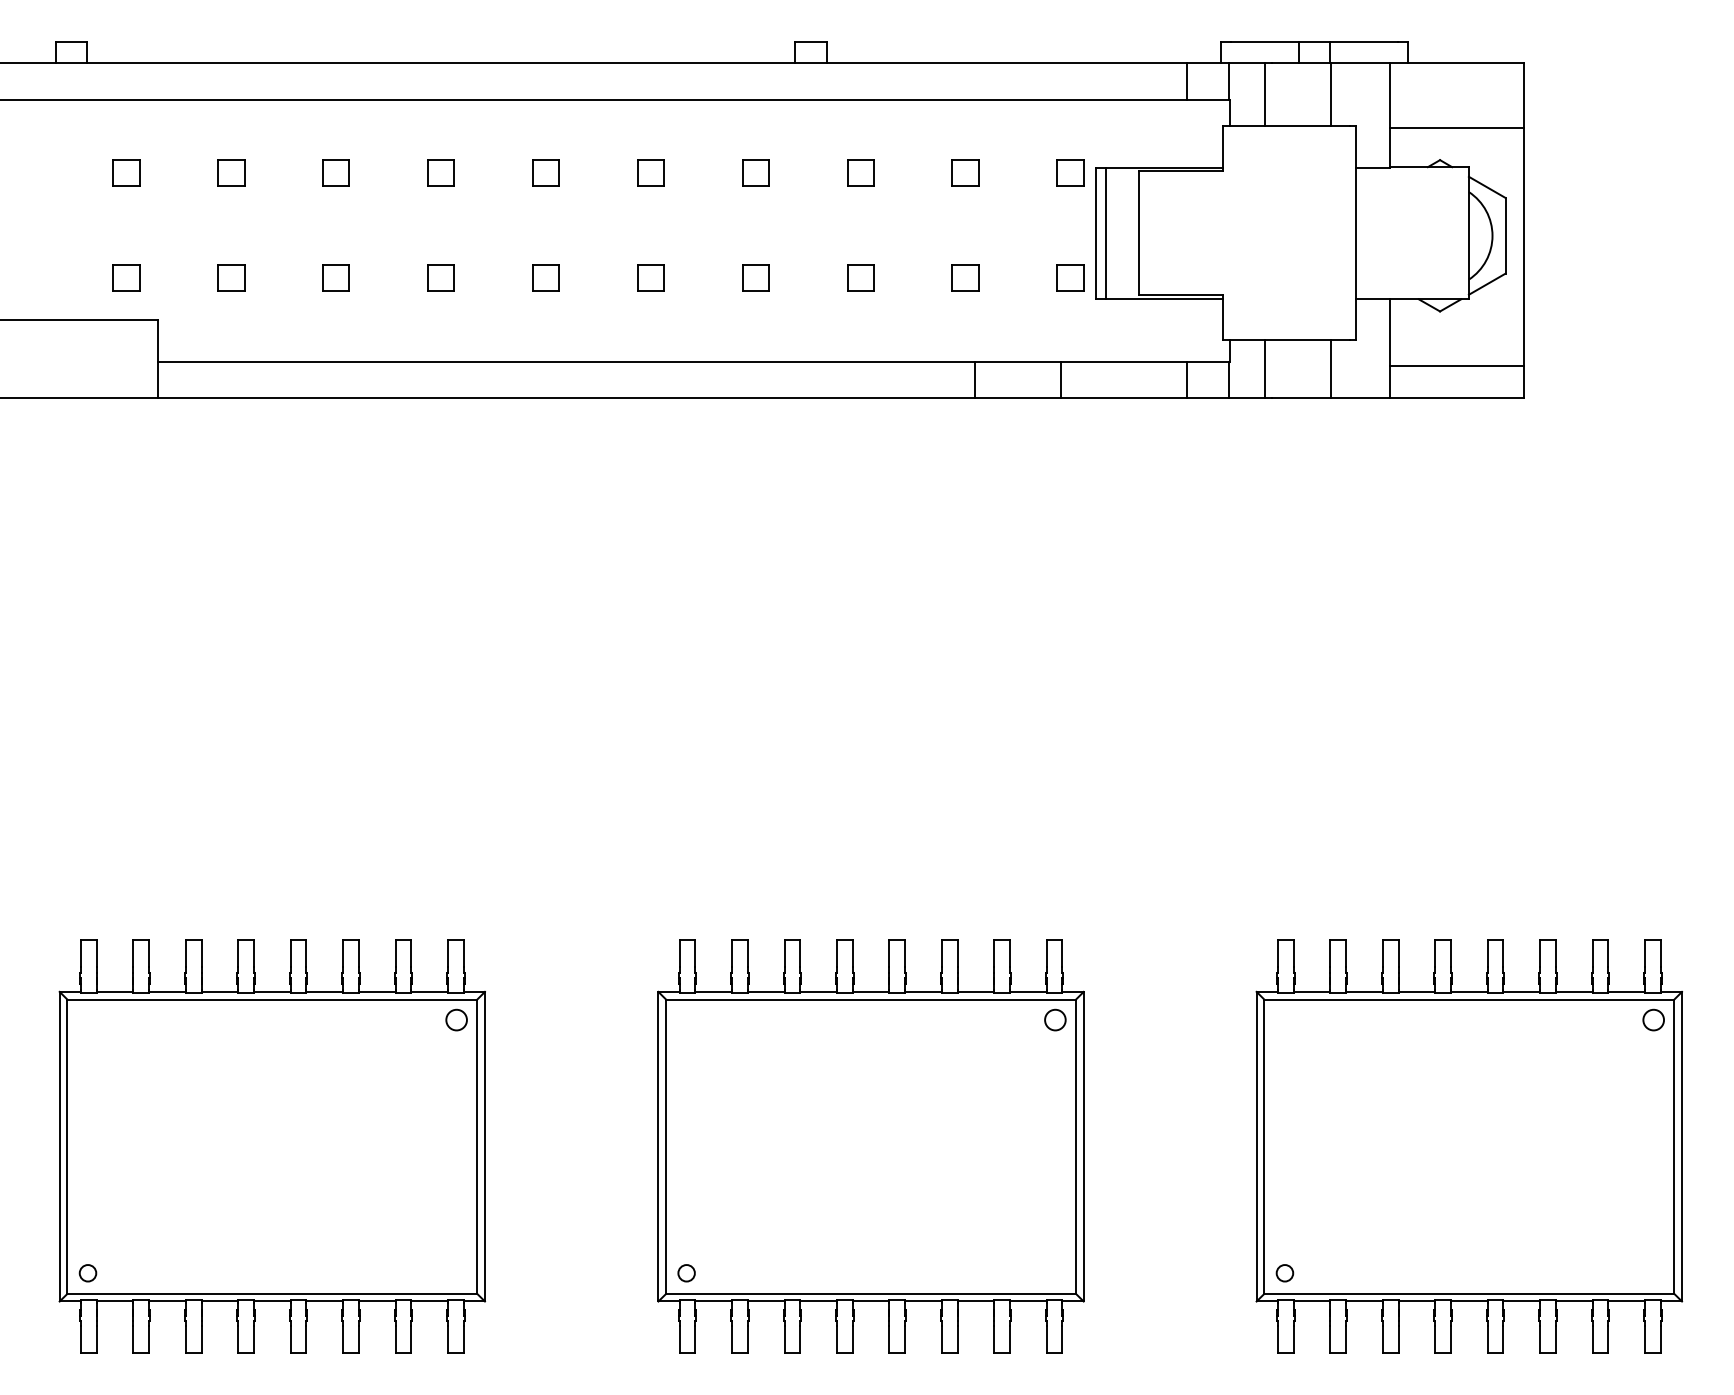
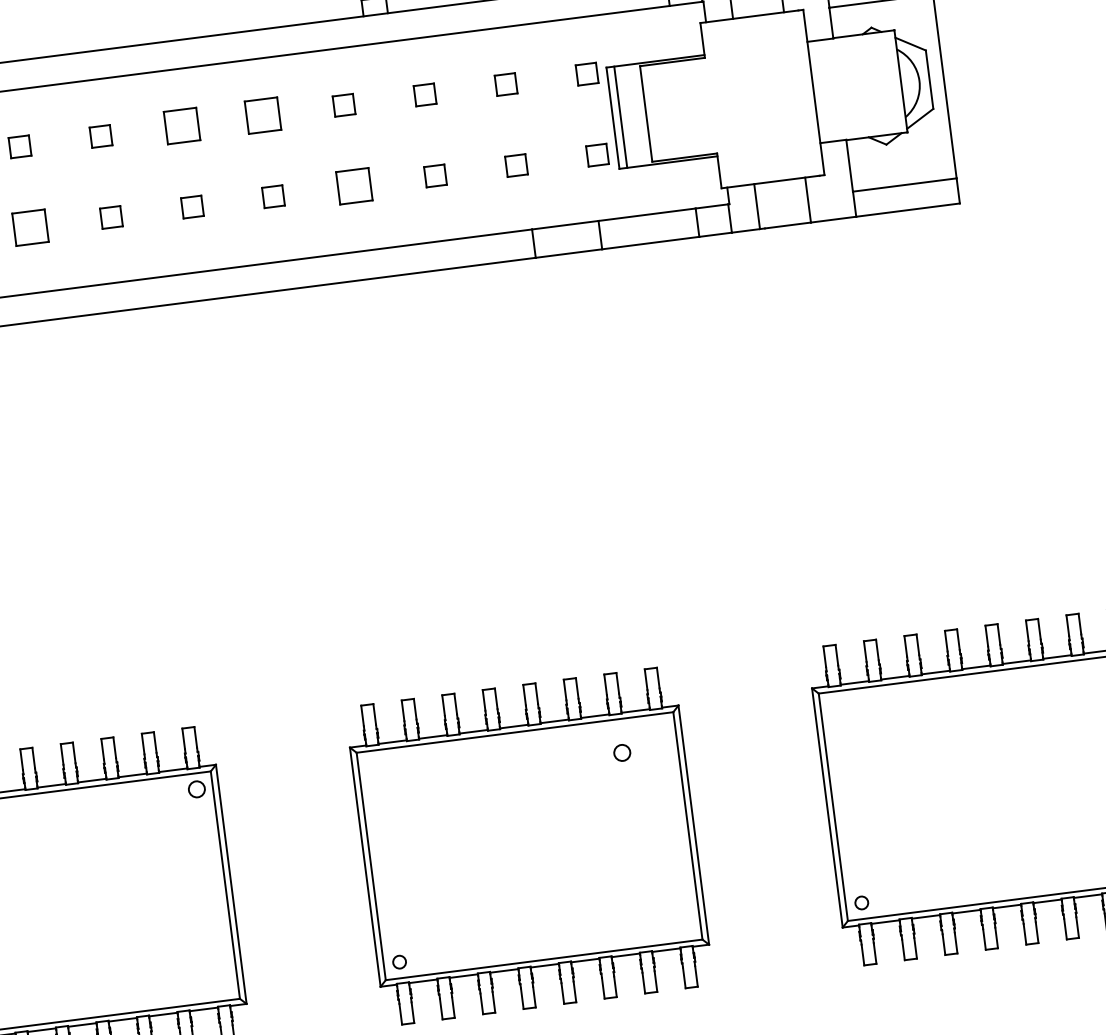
part: (545, 172) -> (181, 125), size x1.6
part: (650, 172) -> (262, 115), size x1.6
part: (335, 277) -> (29, 227), size x1.6
part: (755, 277) -> (354, 186), size x1.6
circle: (1055, 1019) -> (622, 752), moved

